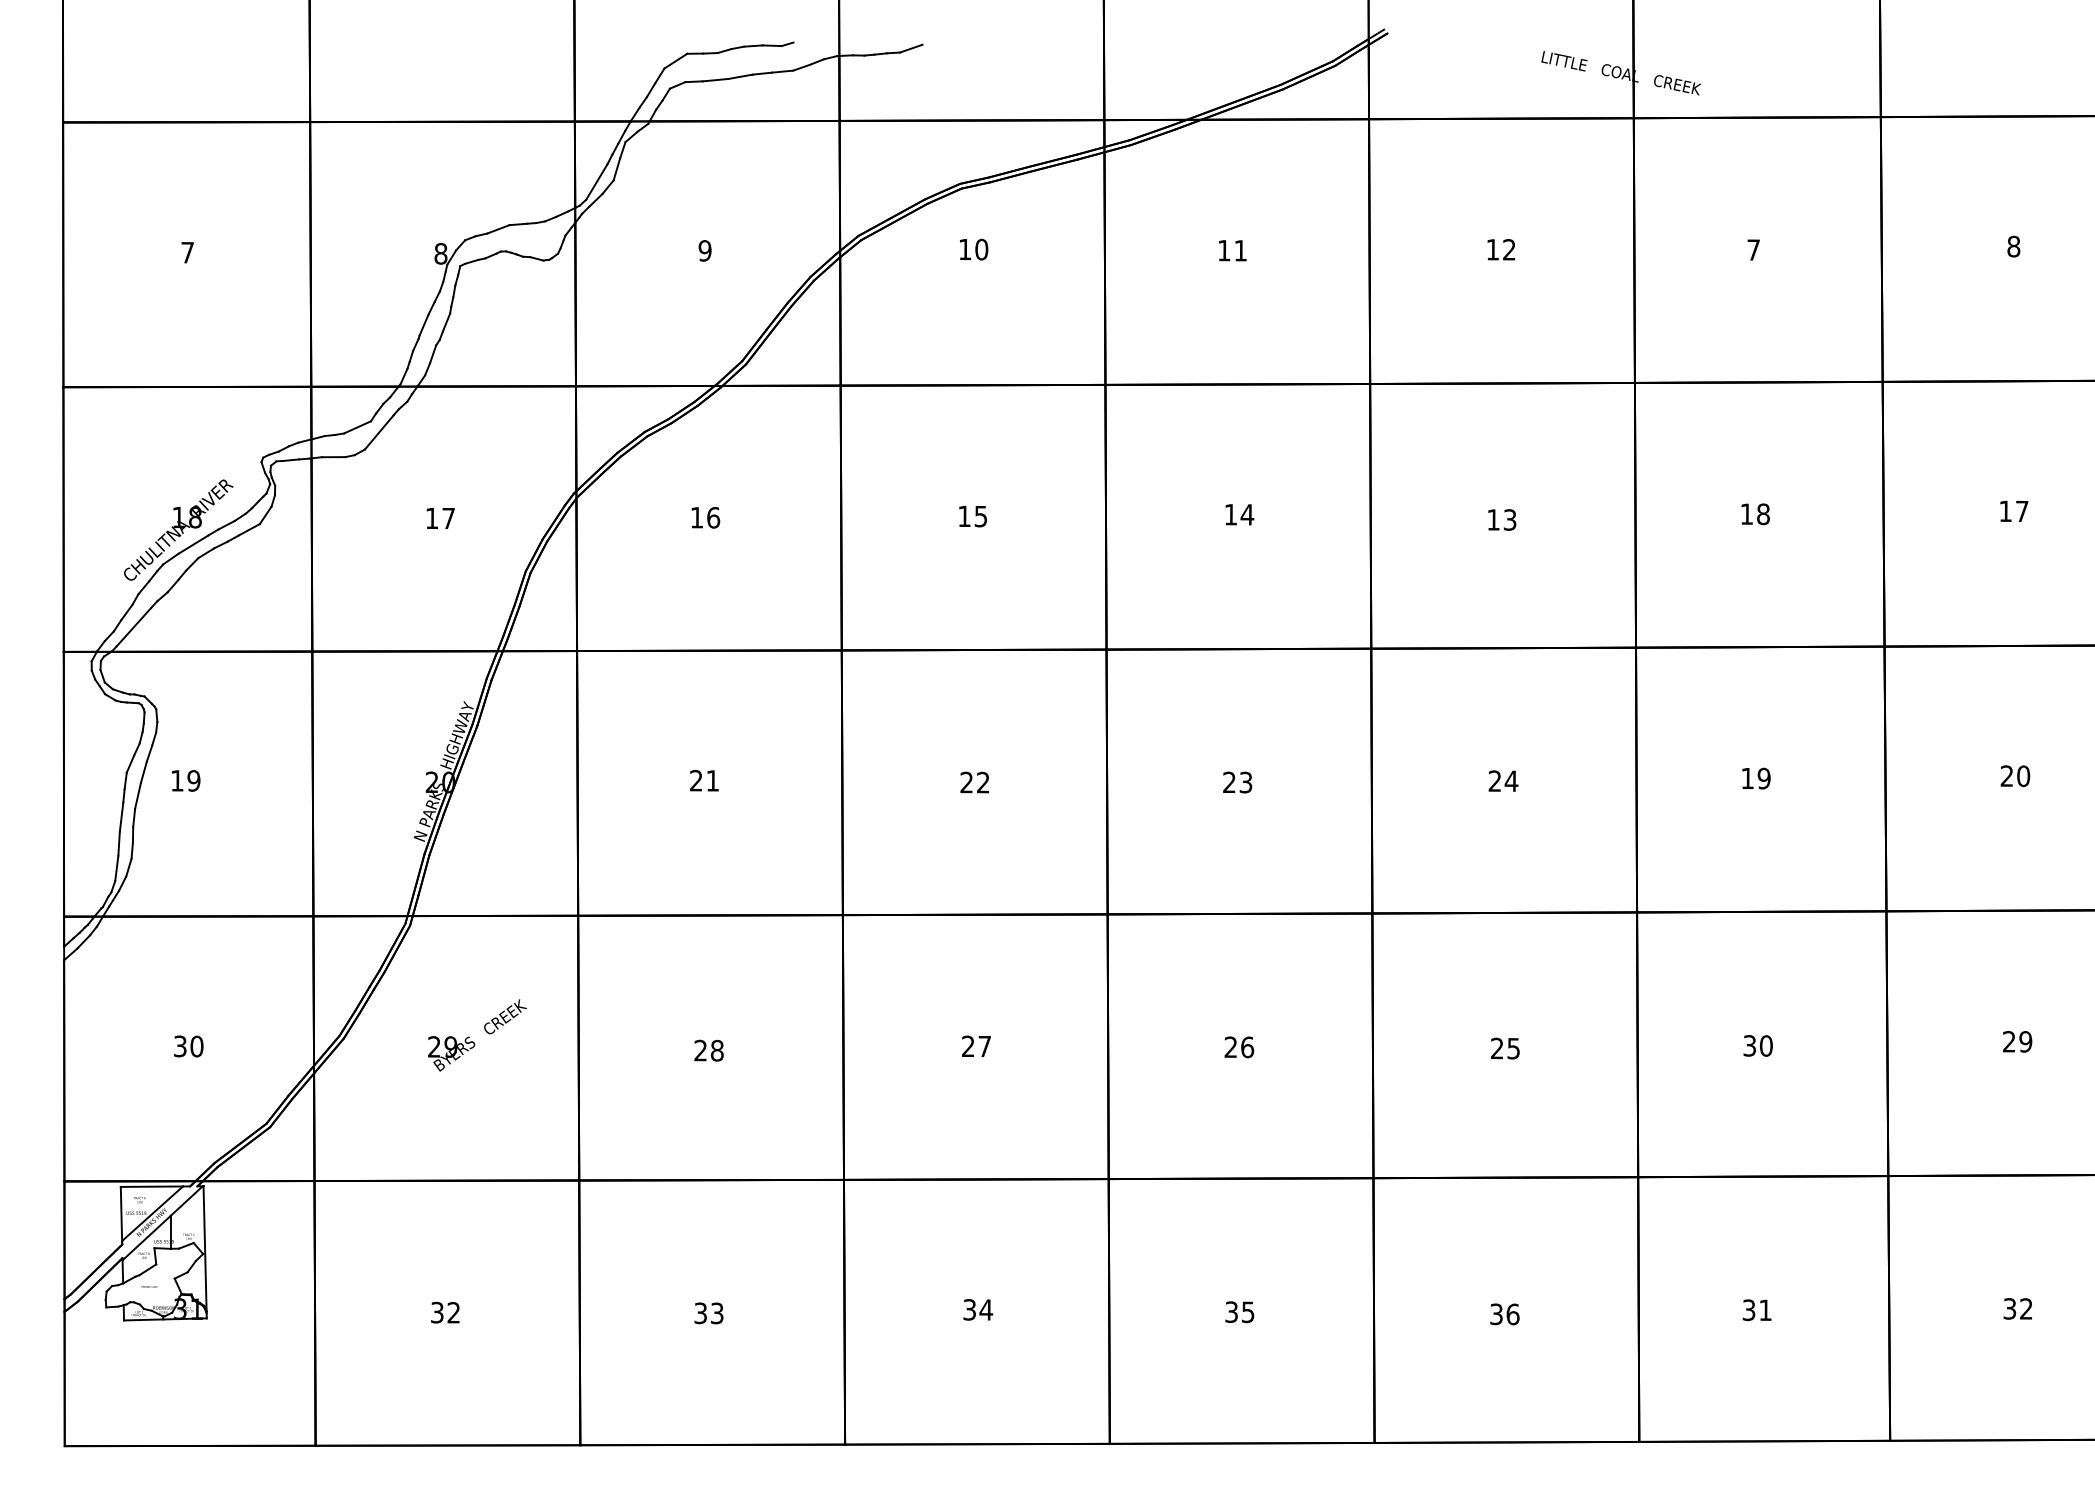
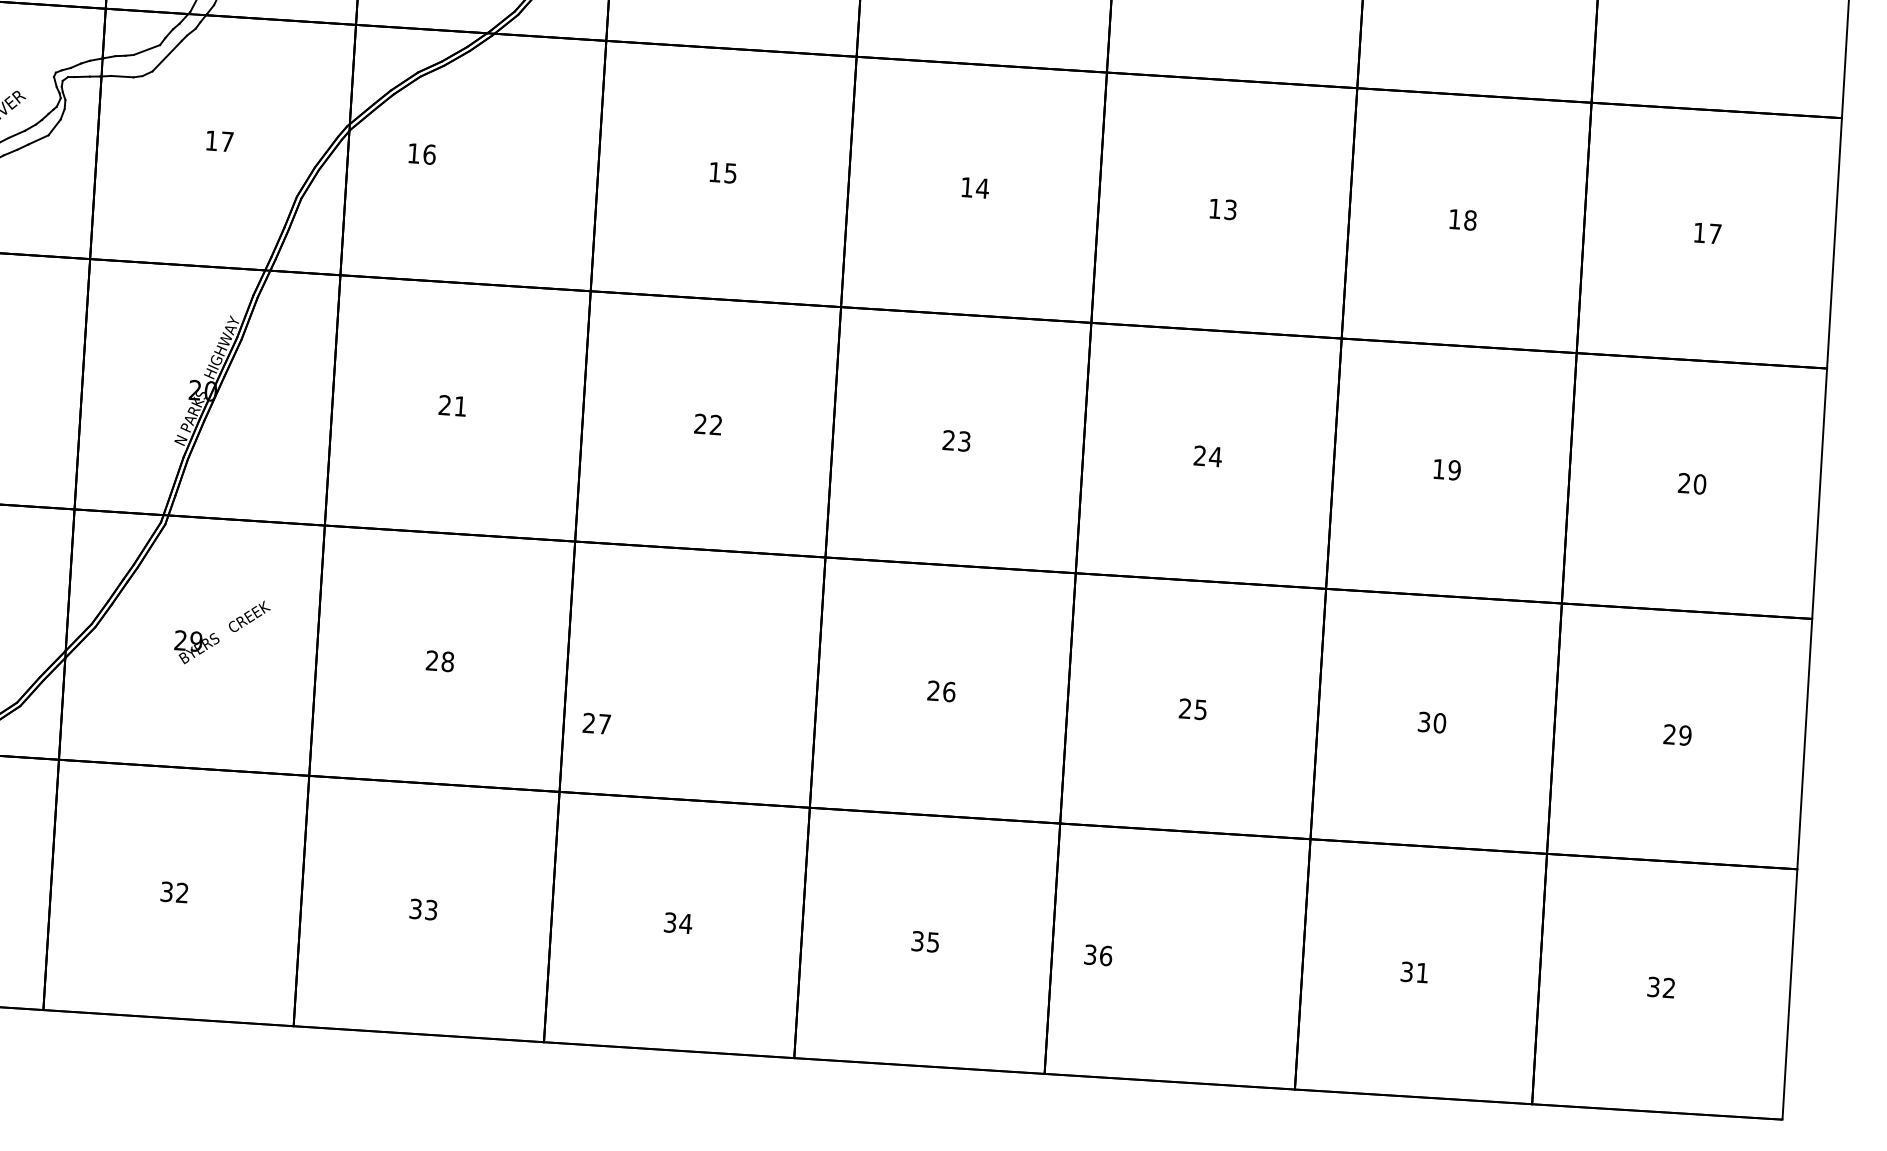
text: (705, 517) -> (422, 153), moved
text: (976, 1045) -> (596, 722), moved
text: (1504, 1314) -> (1097, 955), moved

